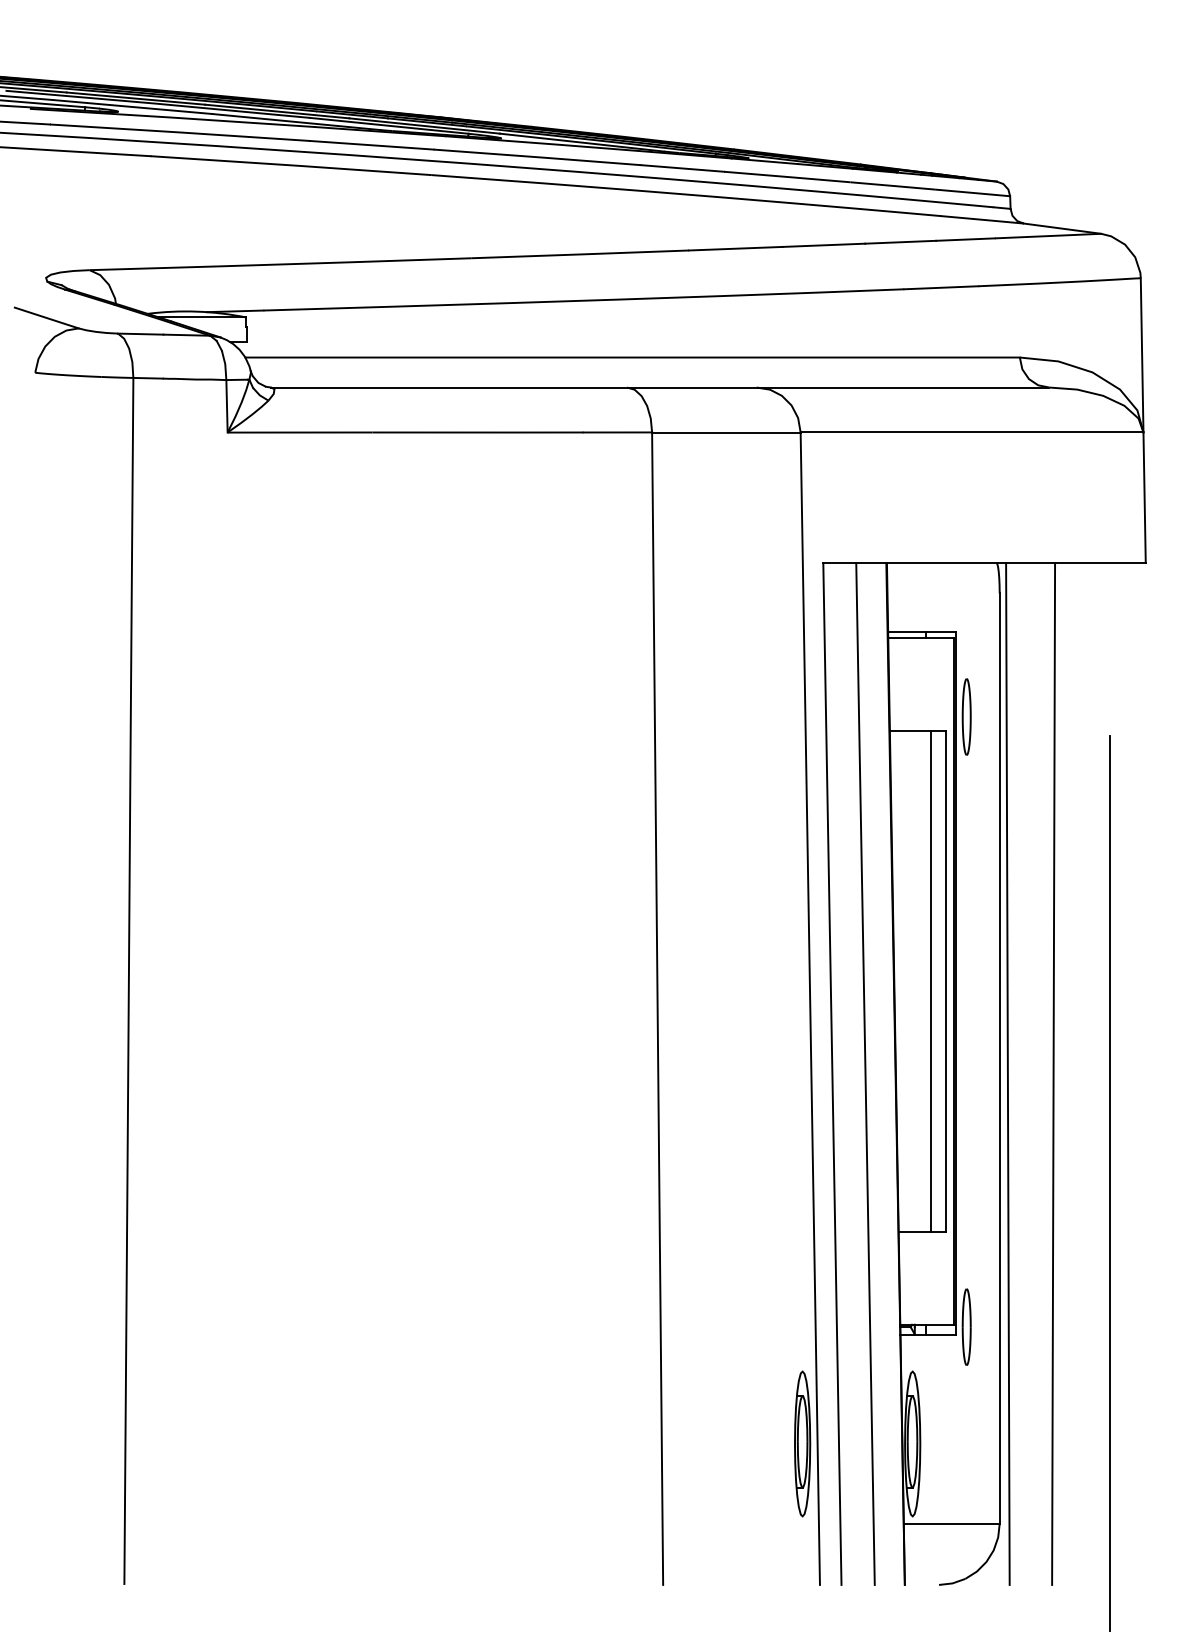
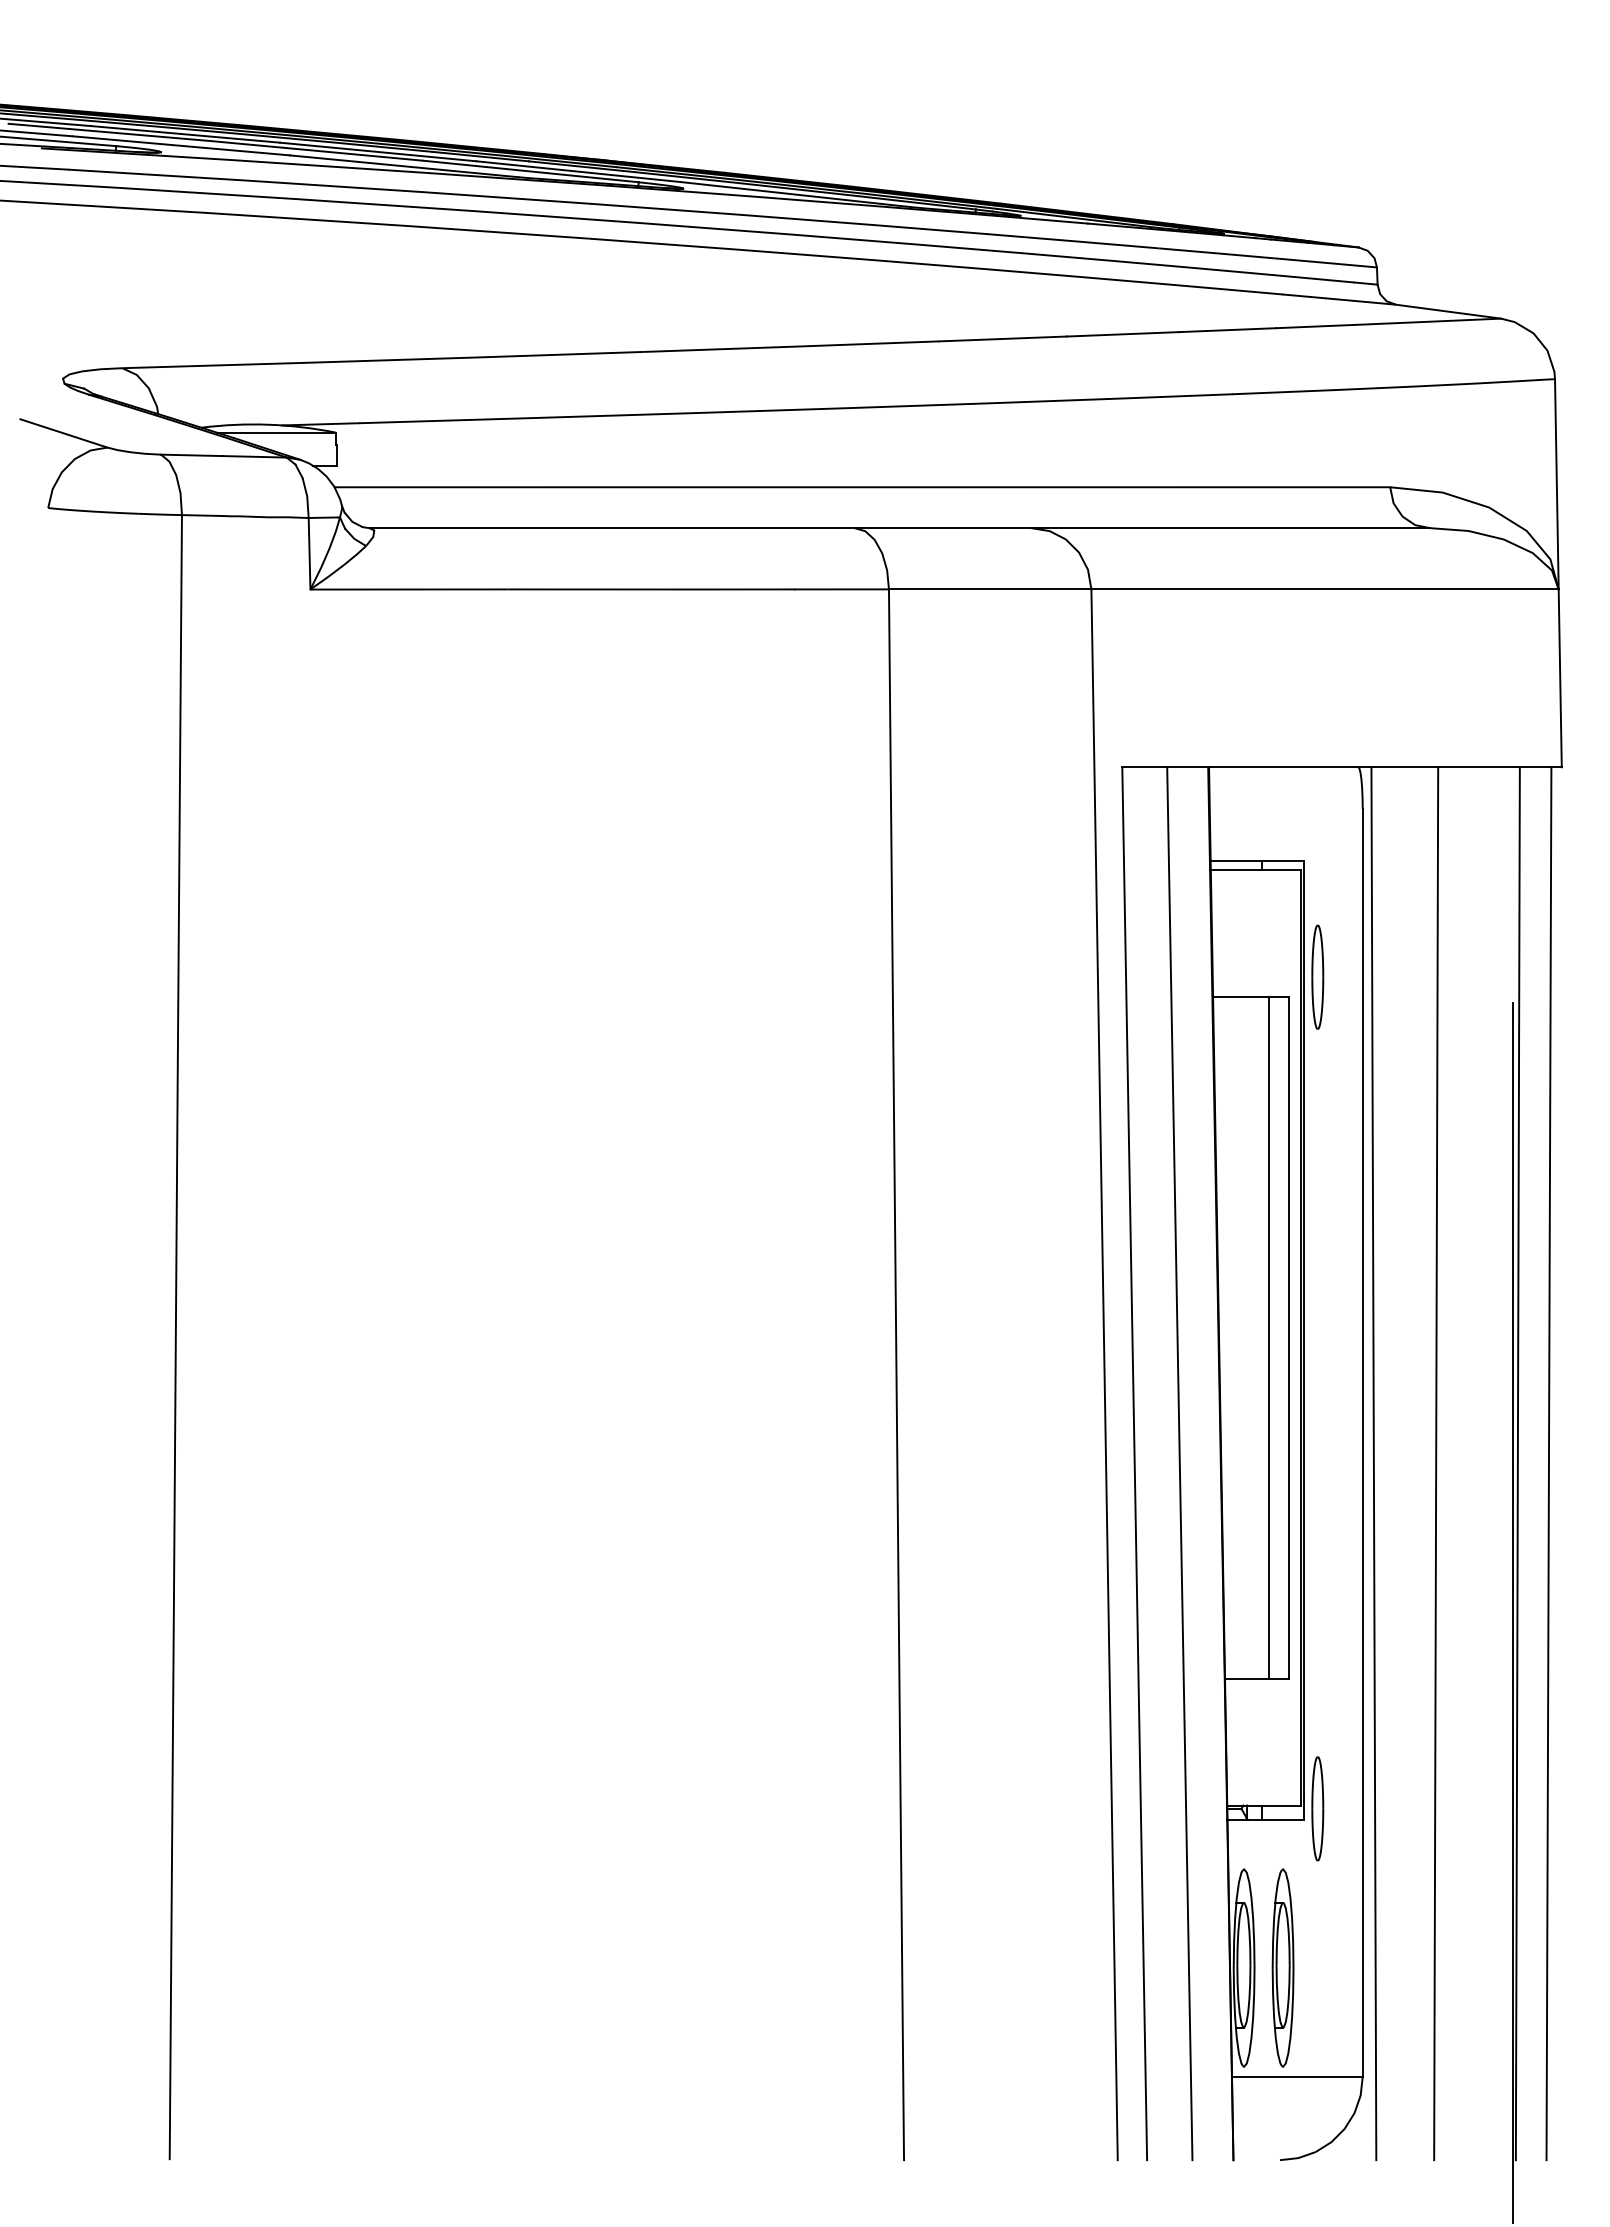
line: (1113, 1073) -> (1517, 1463), added
line: (1136, 1073) -> (1548, 1463), added
part: (802, 1443) -> (1282, 1967), moved

